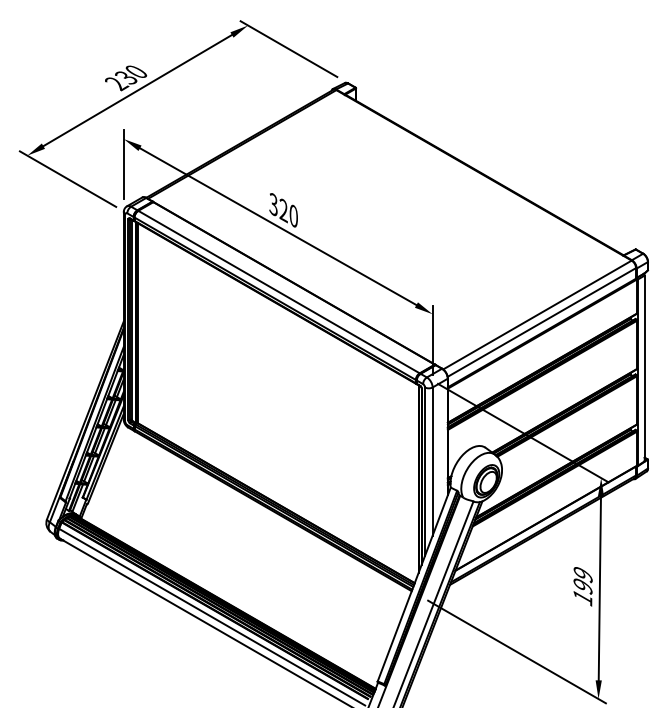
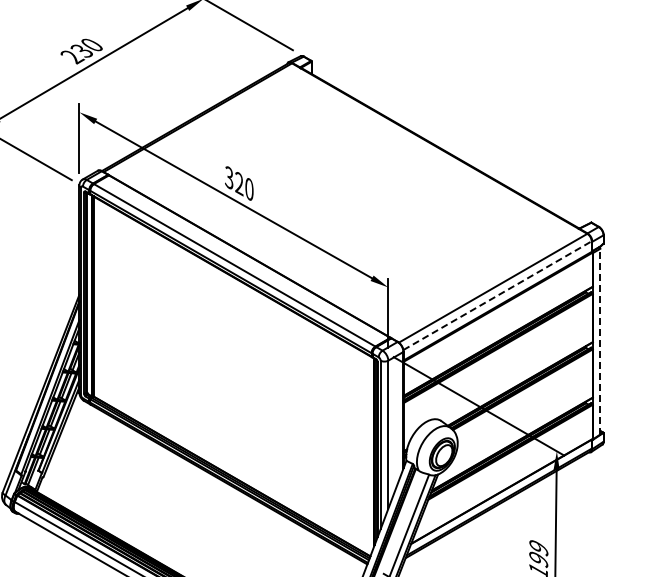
line: (541, 322) -> (497, 295), solid -> dashed
line: (644, 368) -> (600, 341), solid -> dashed

